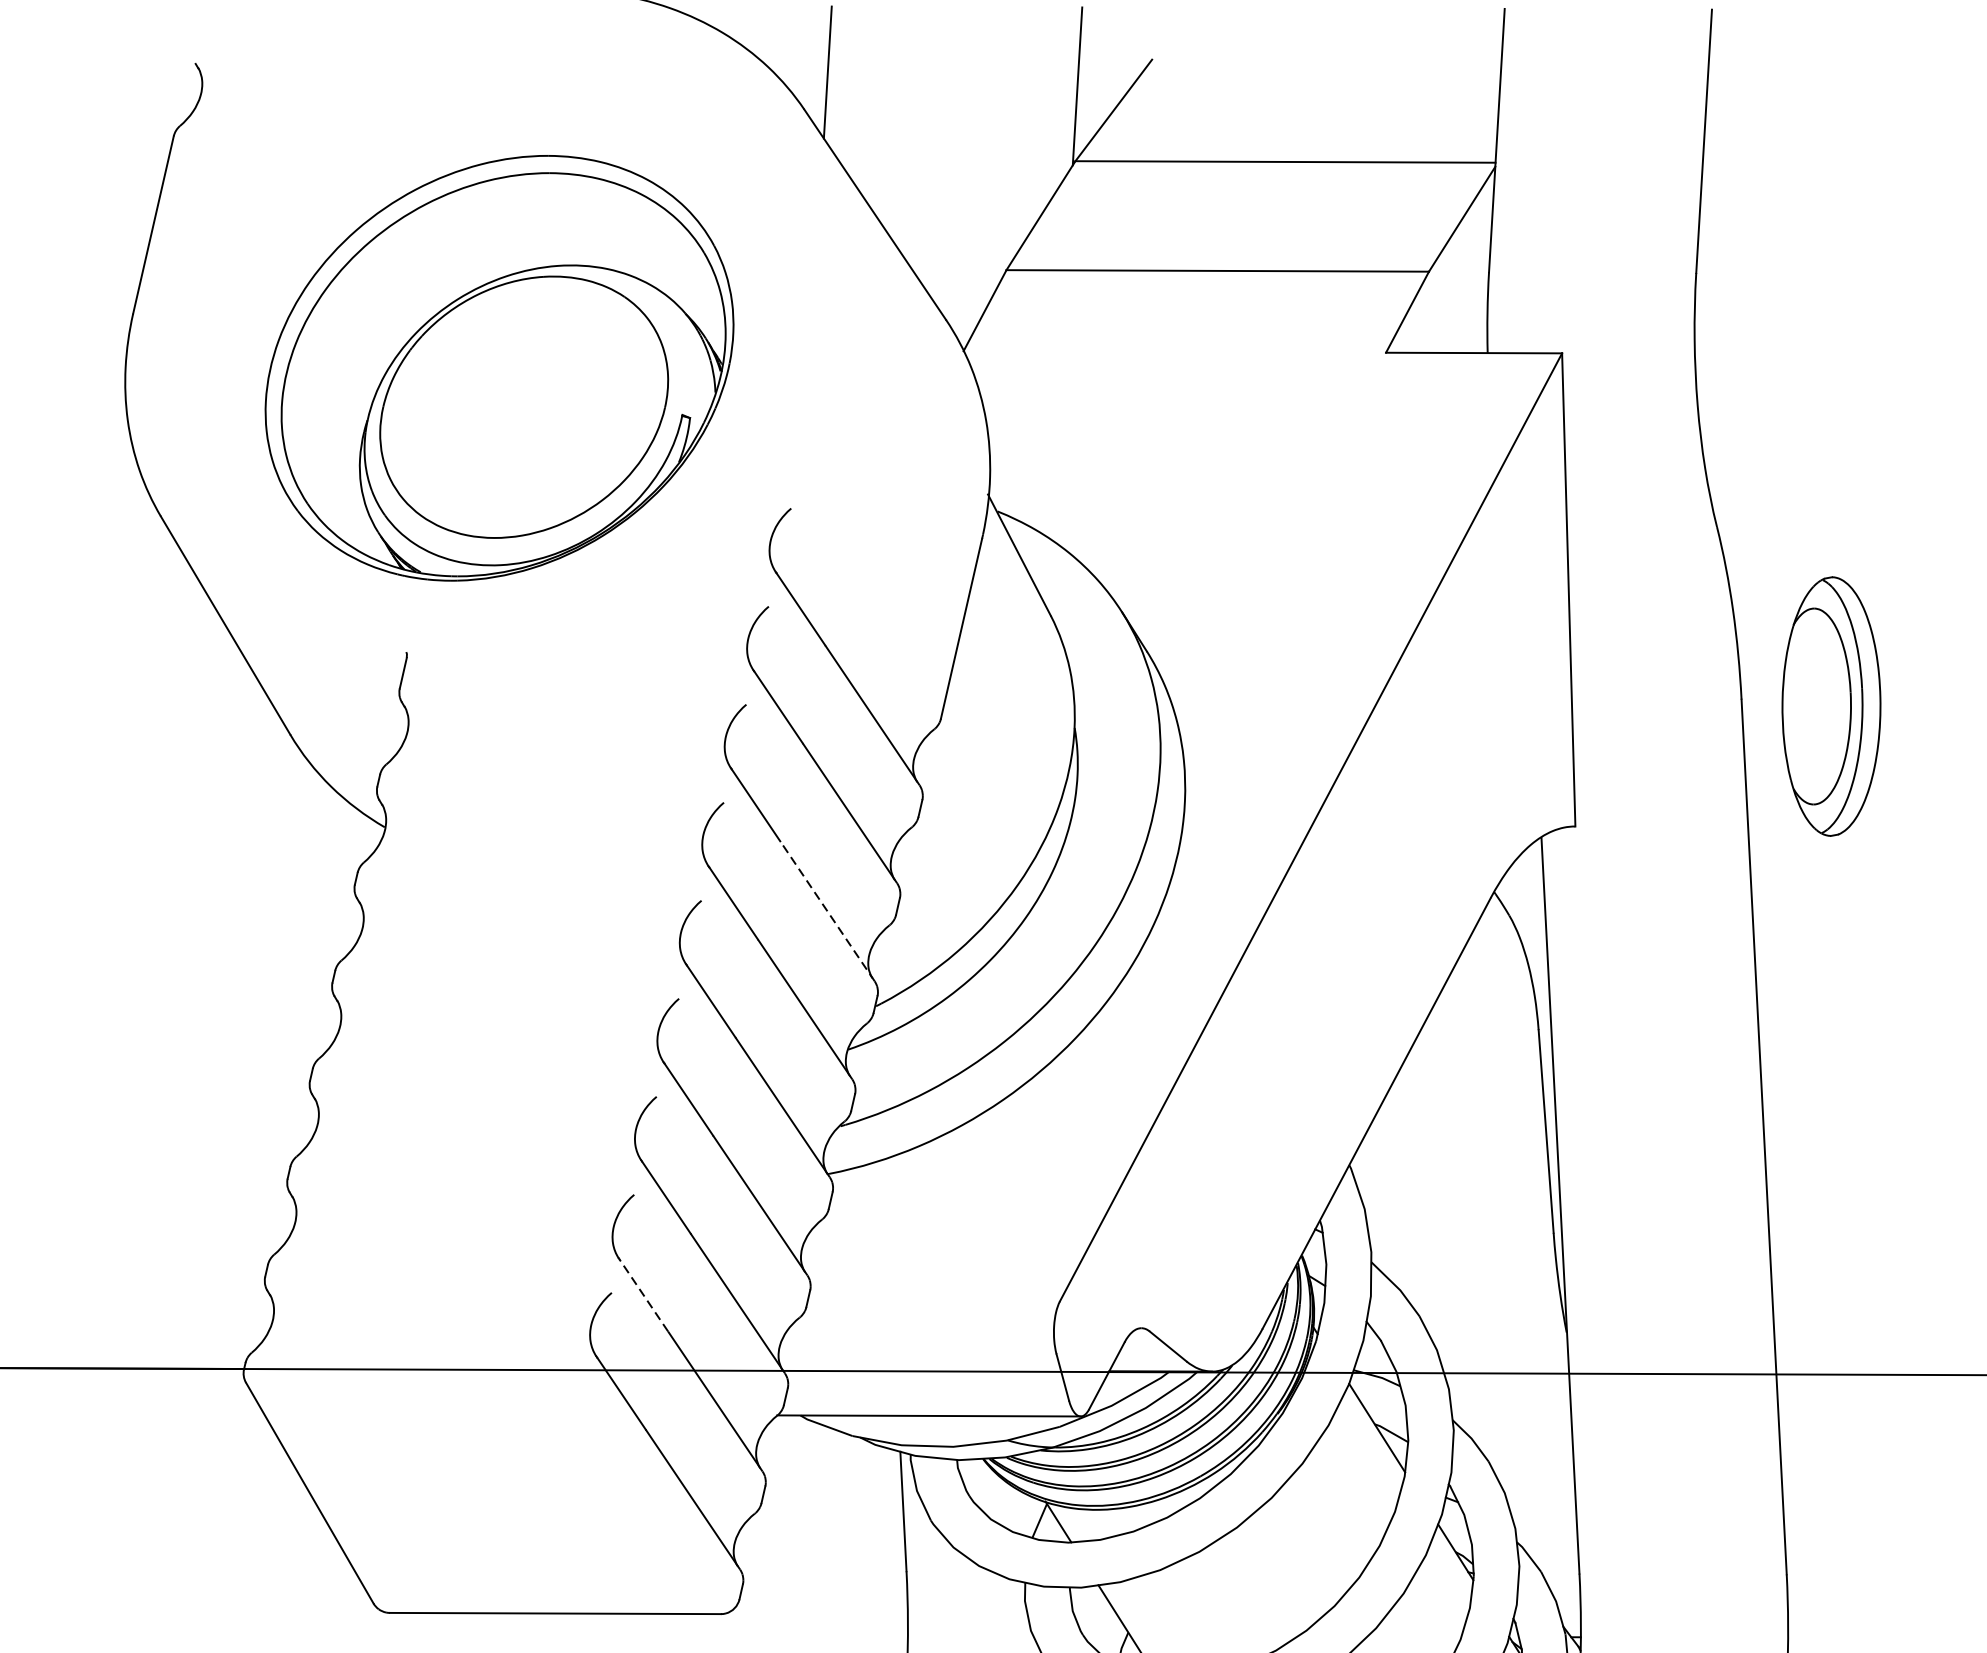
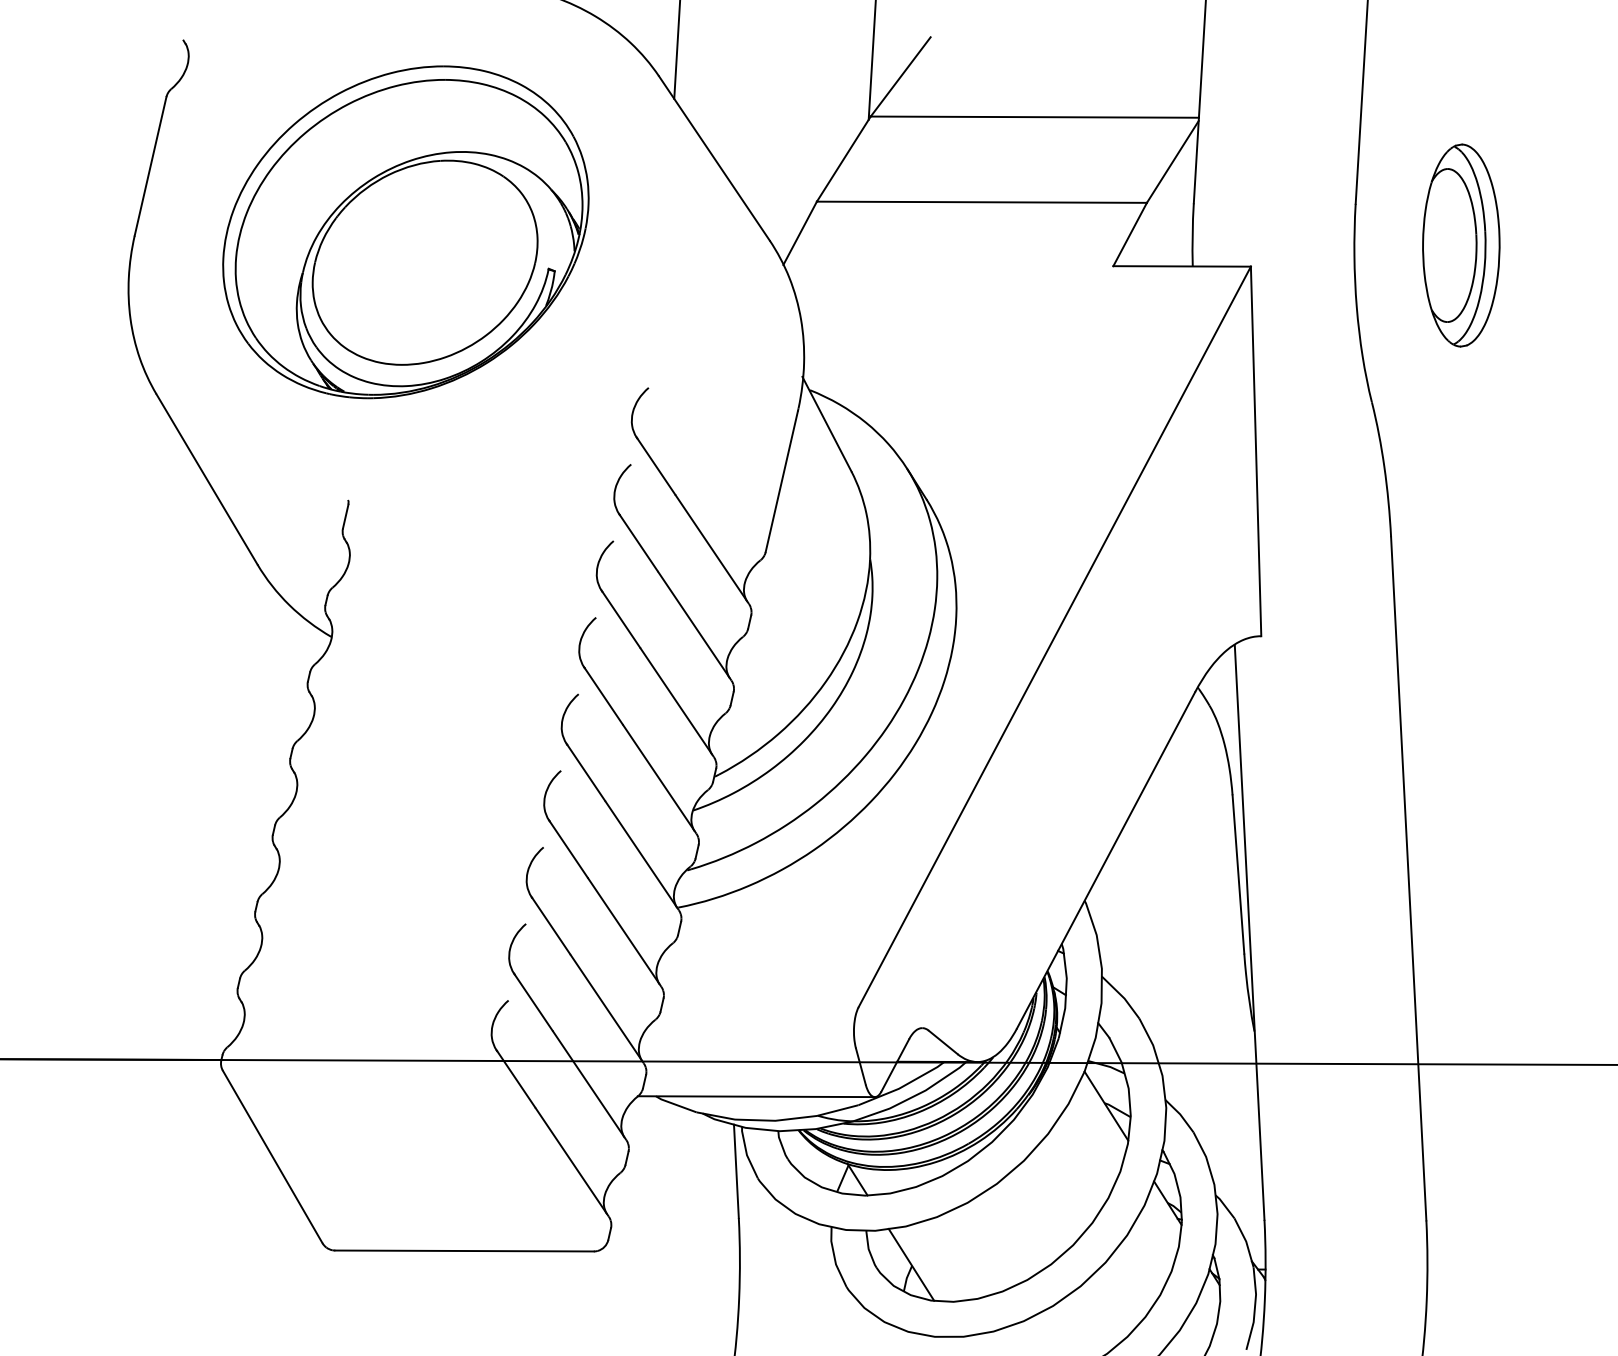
part: (499, 368) -> (405, 232), moved
part: (1831, 706) -> (1461, 245), moved
line: (828, 912) -> (677, 703), dashed -> solid
line: (643, 1295) -> (533, 1002), dashed -> solid

